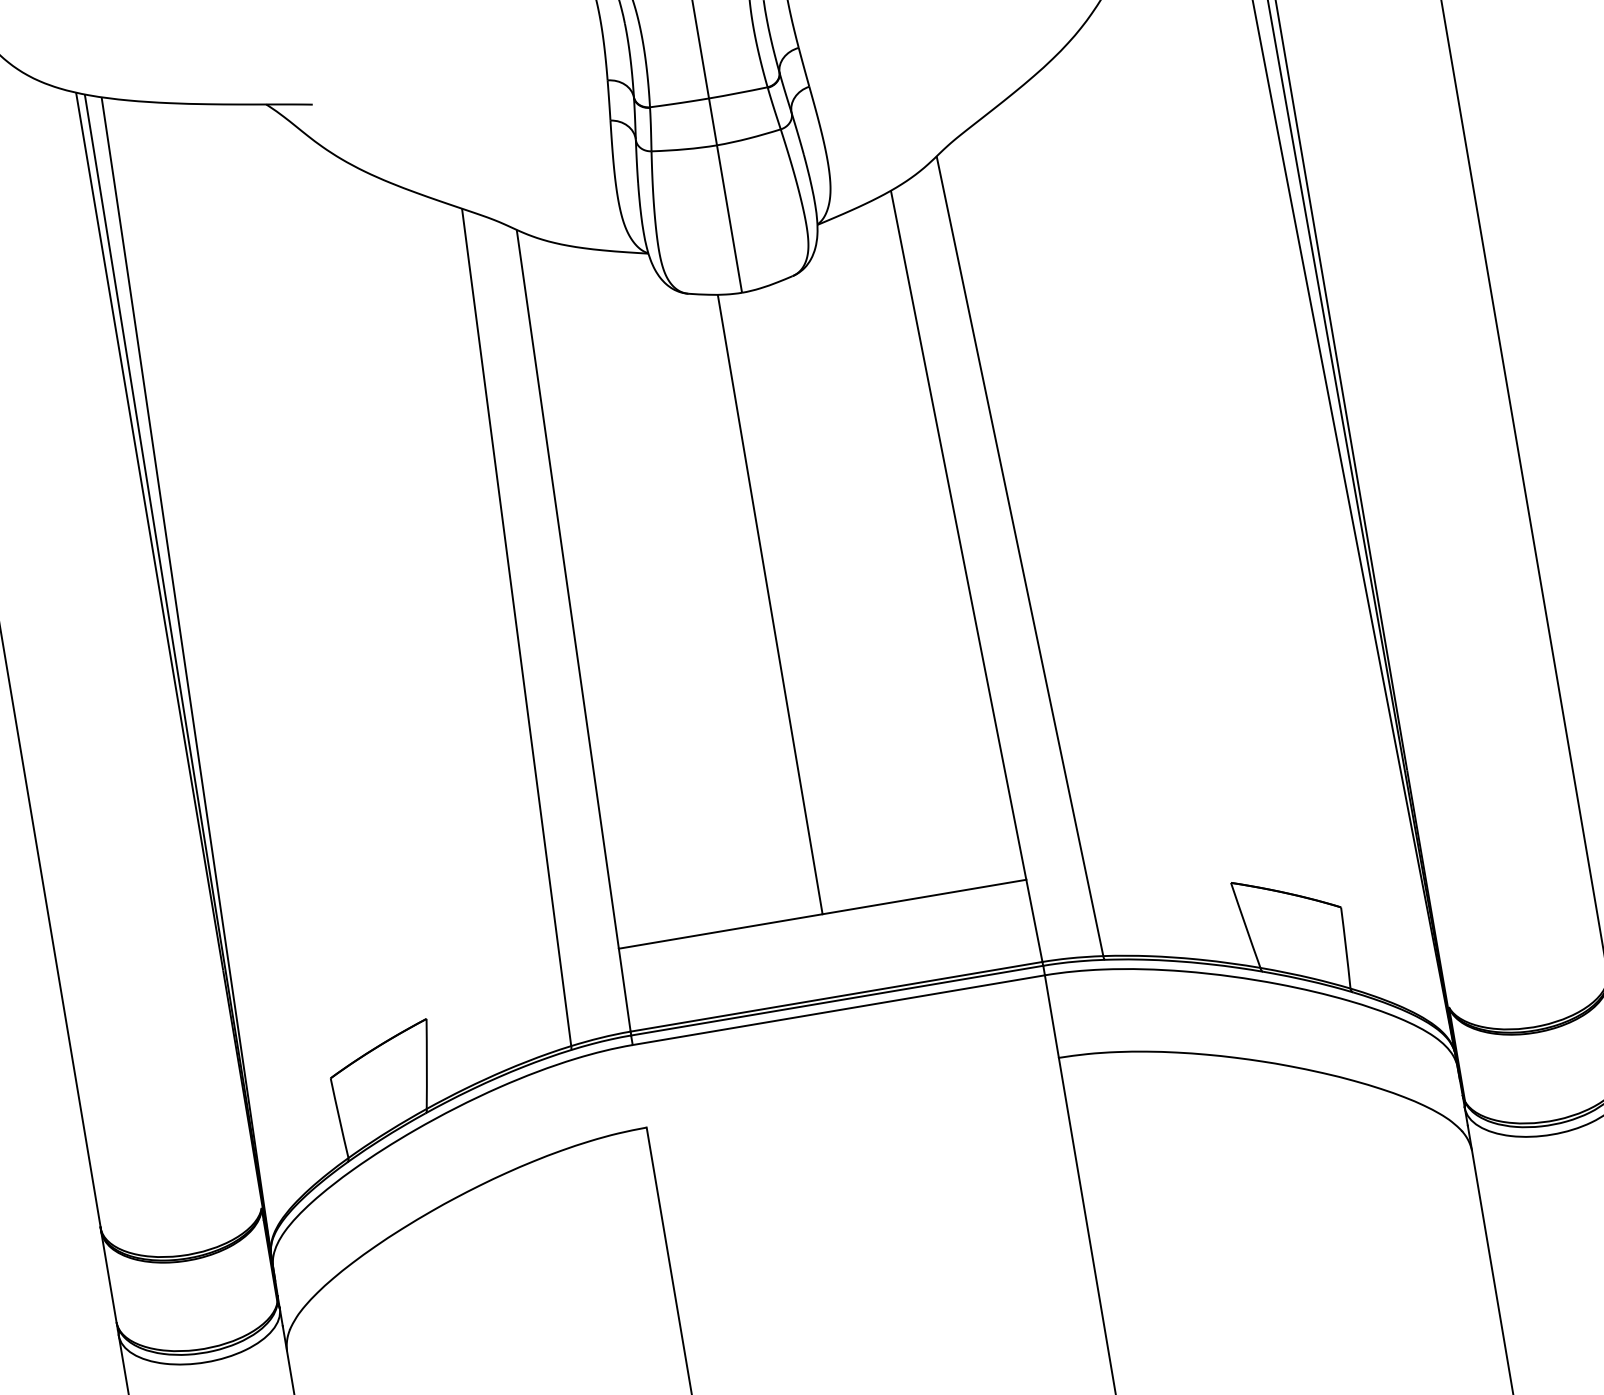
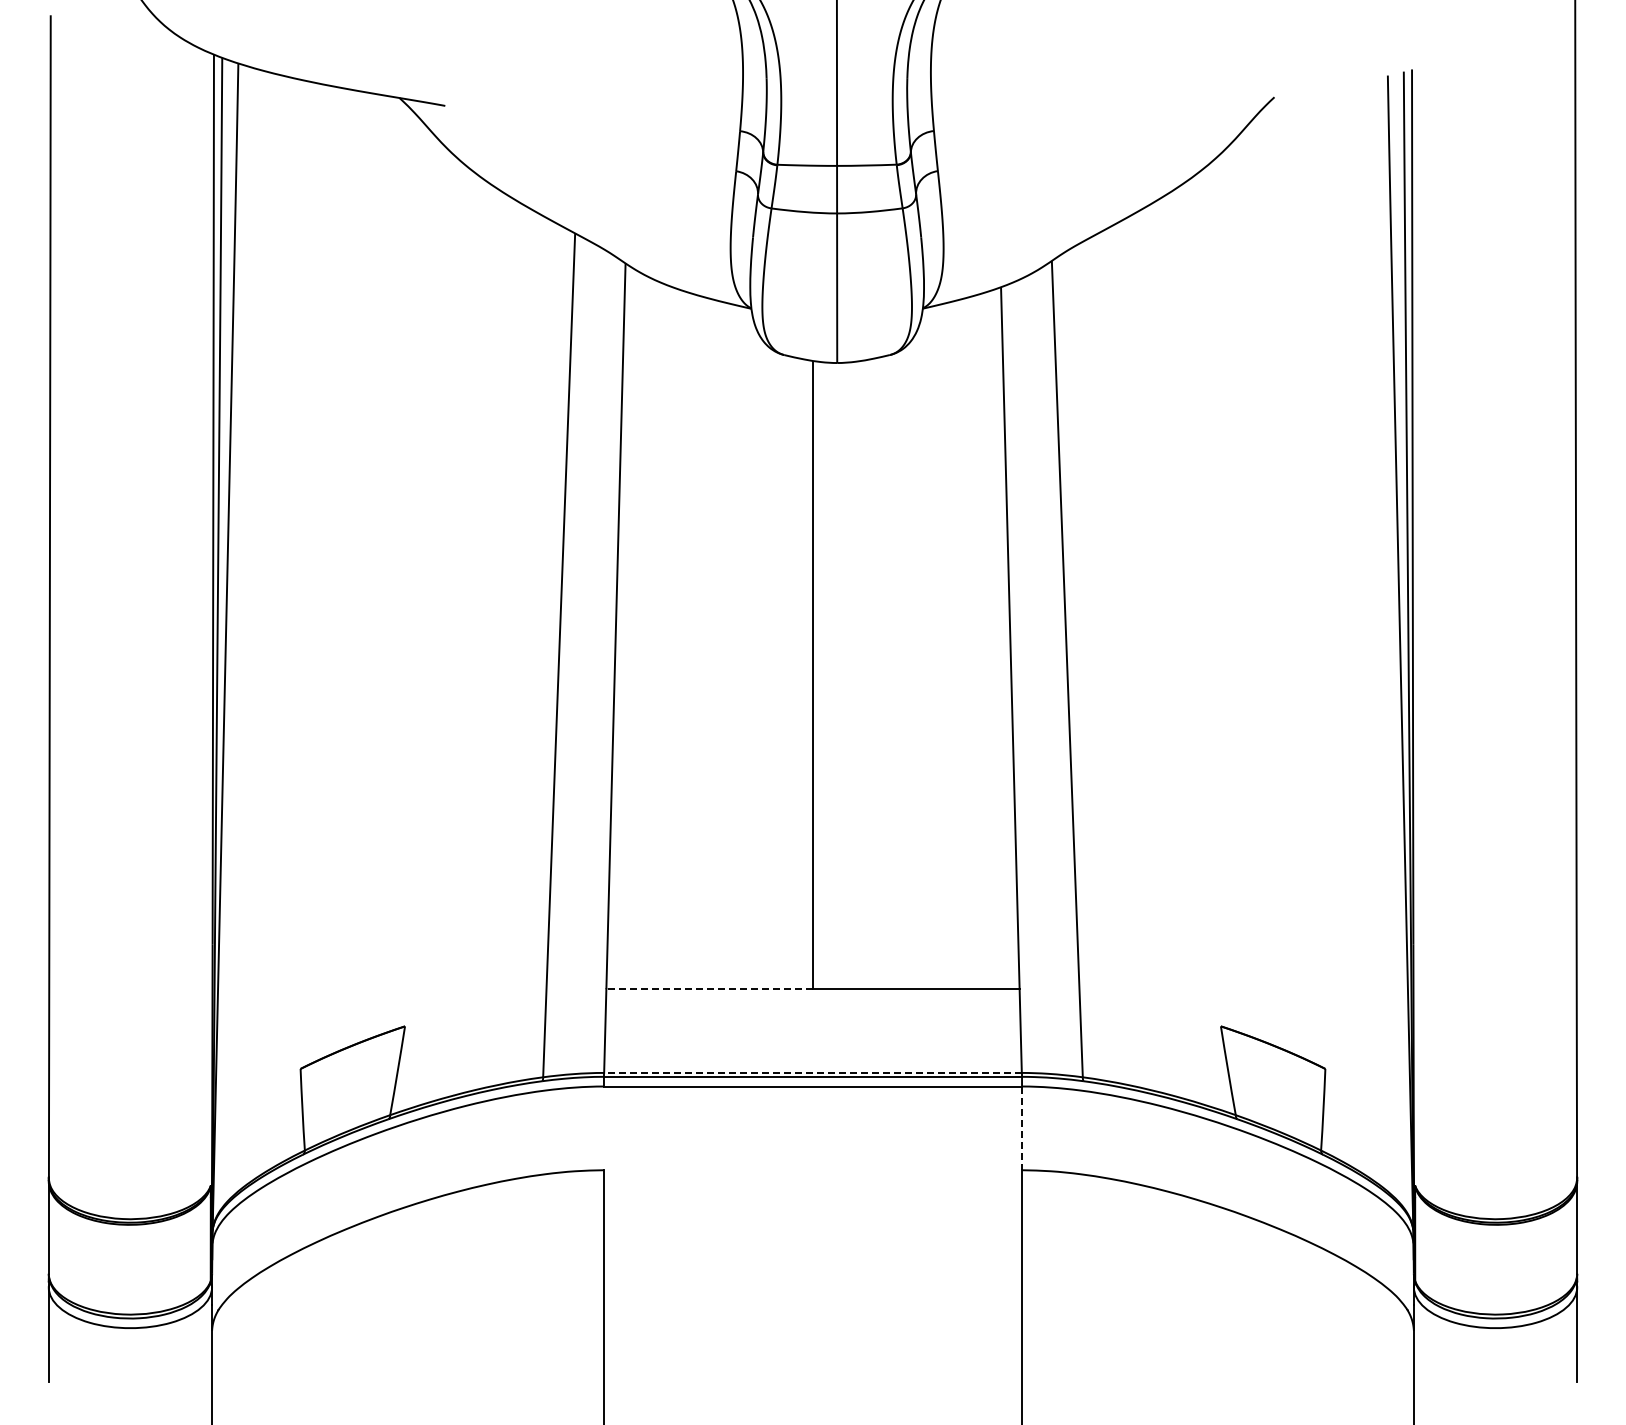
line: (720, 931) -> (709, 989), solid -> dashed
line: (836, 996) -> (813, 1072), solid -> dashed
line: (1052, 1016) -> (1022, 1128), solid -> dashed

